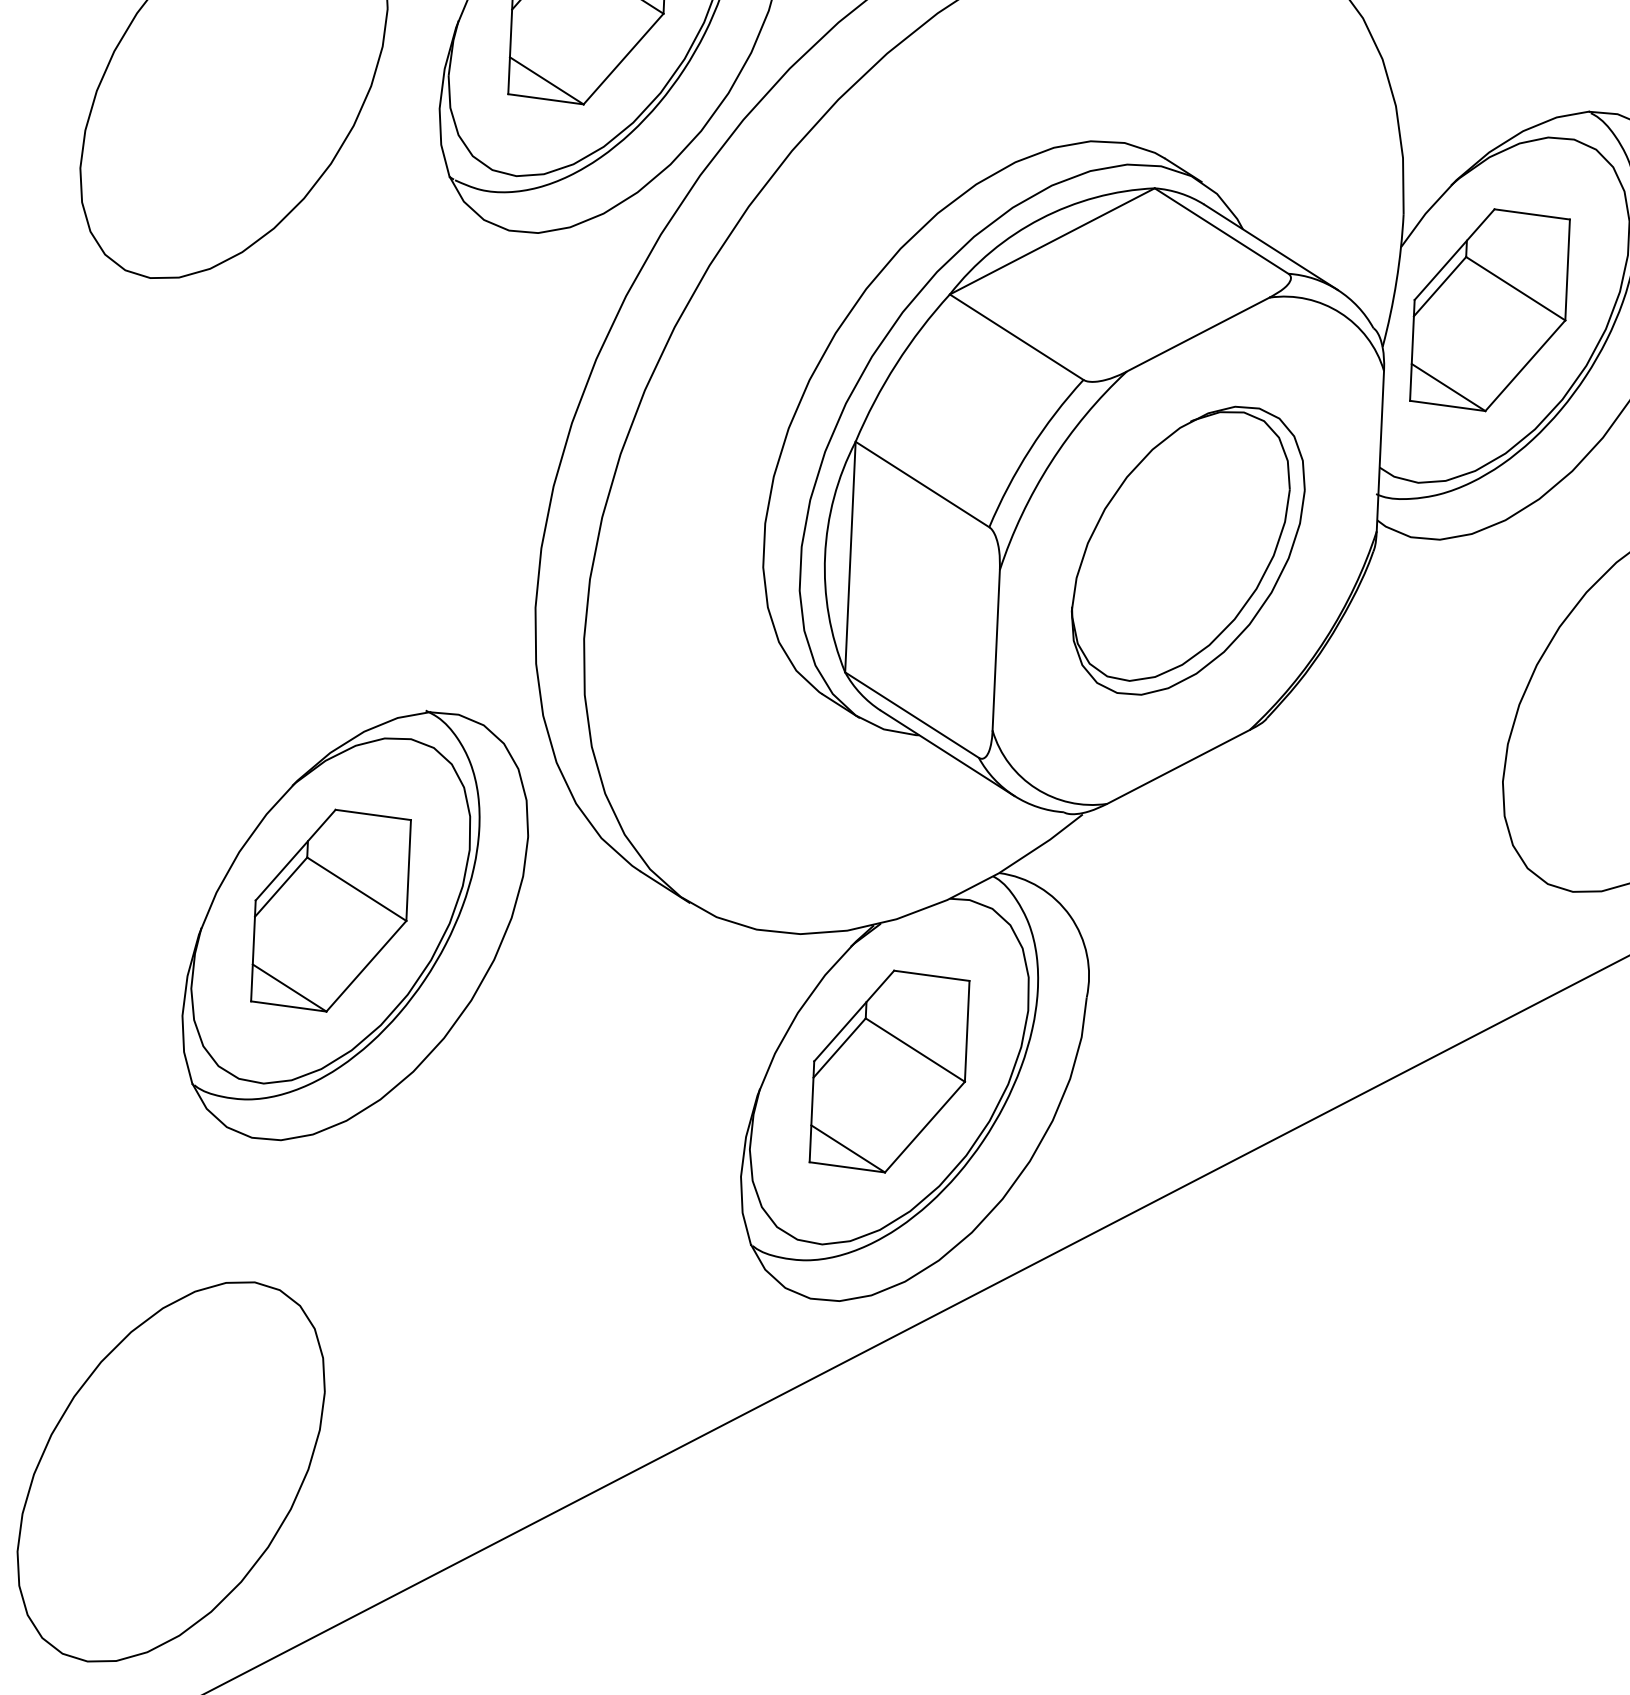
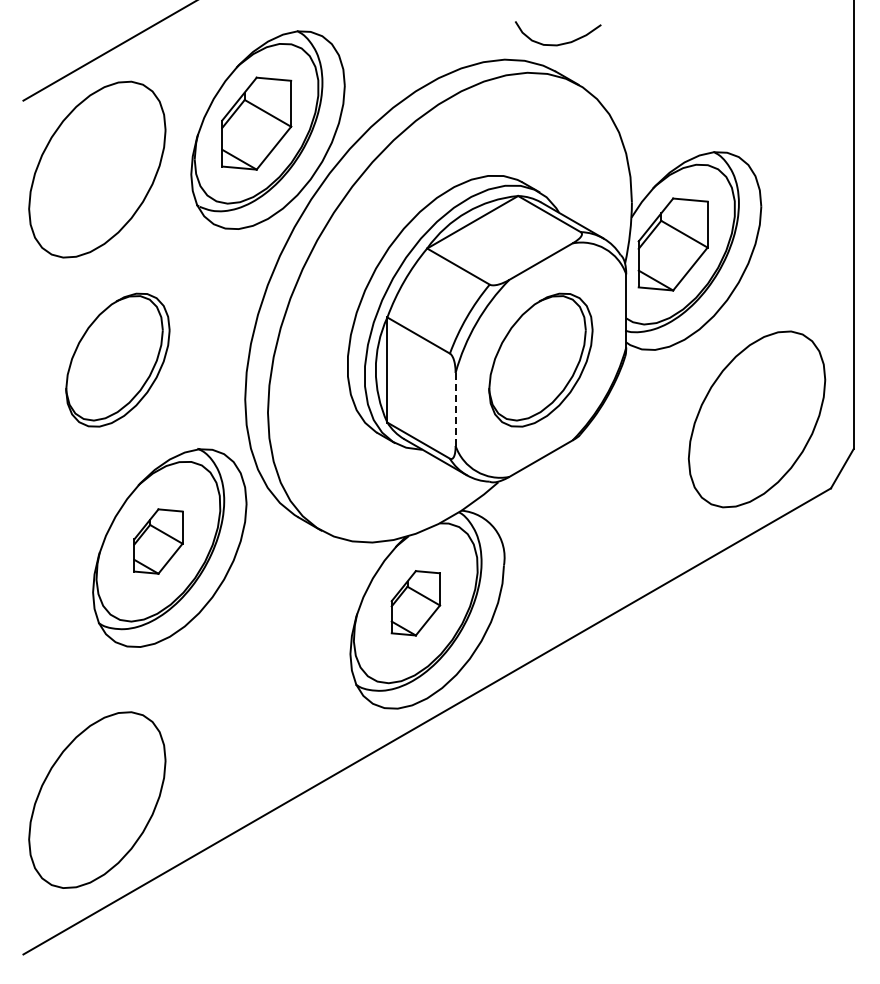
part: (259, 507) -> (117, 359), added
line: (995, 650) -> (455, 409), solid -> dashed
part: (331, 910) -> (158, 541), size x0.7
part: (888, 1072) -> (415, 603), size x0.7

